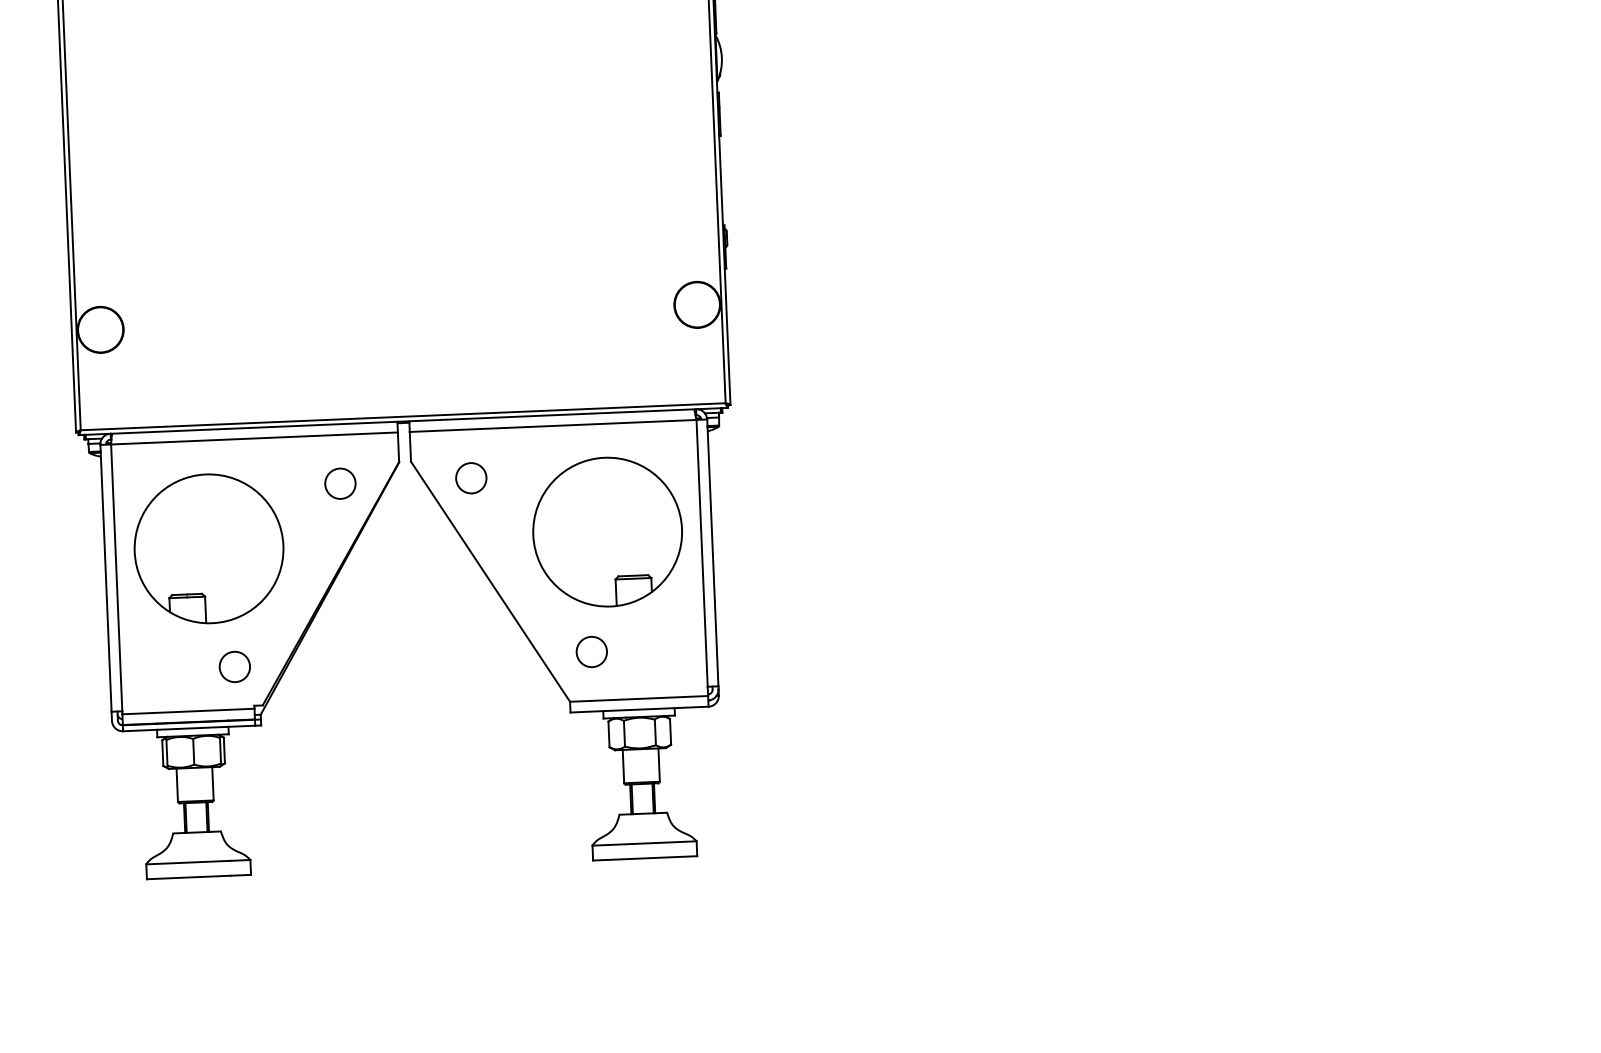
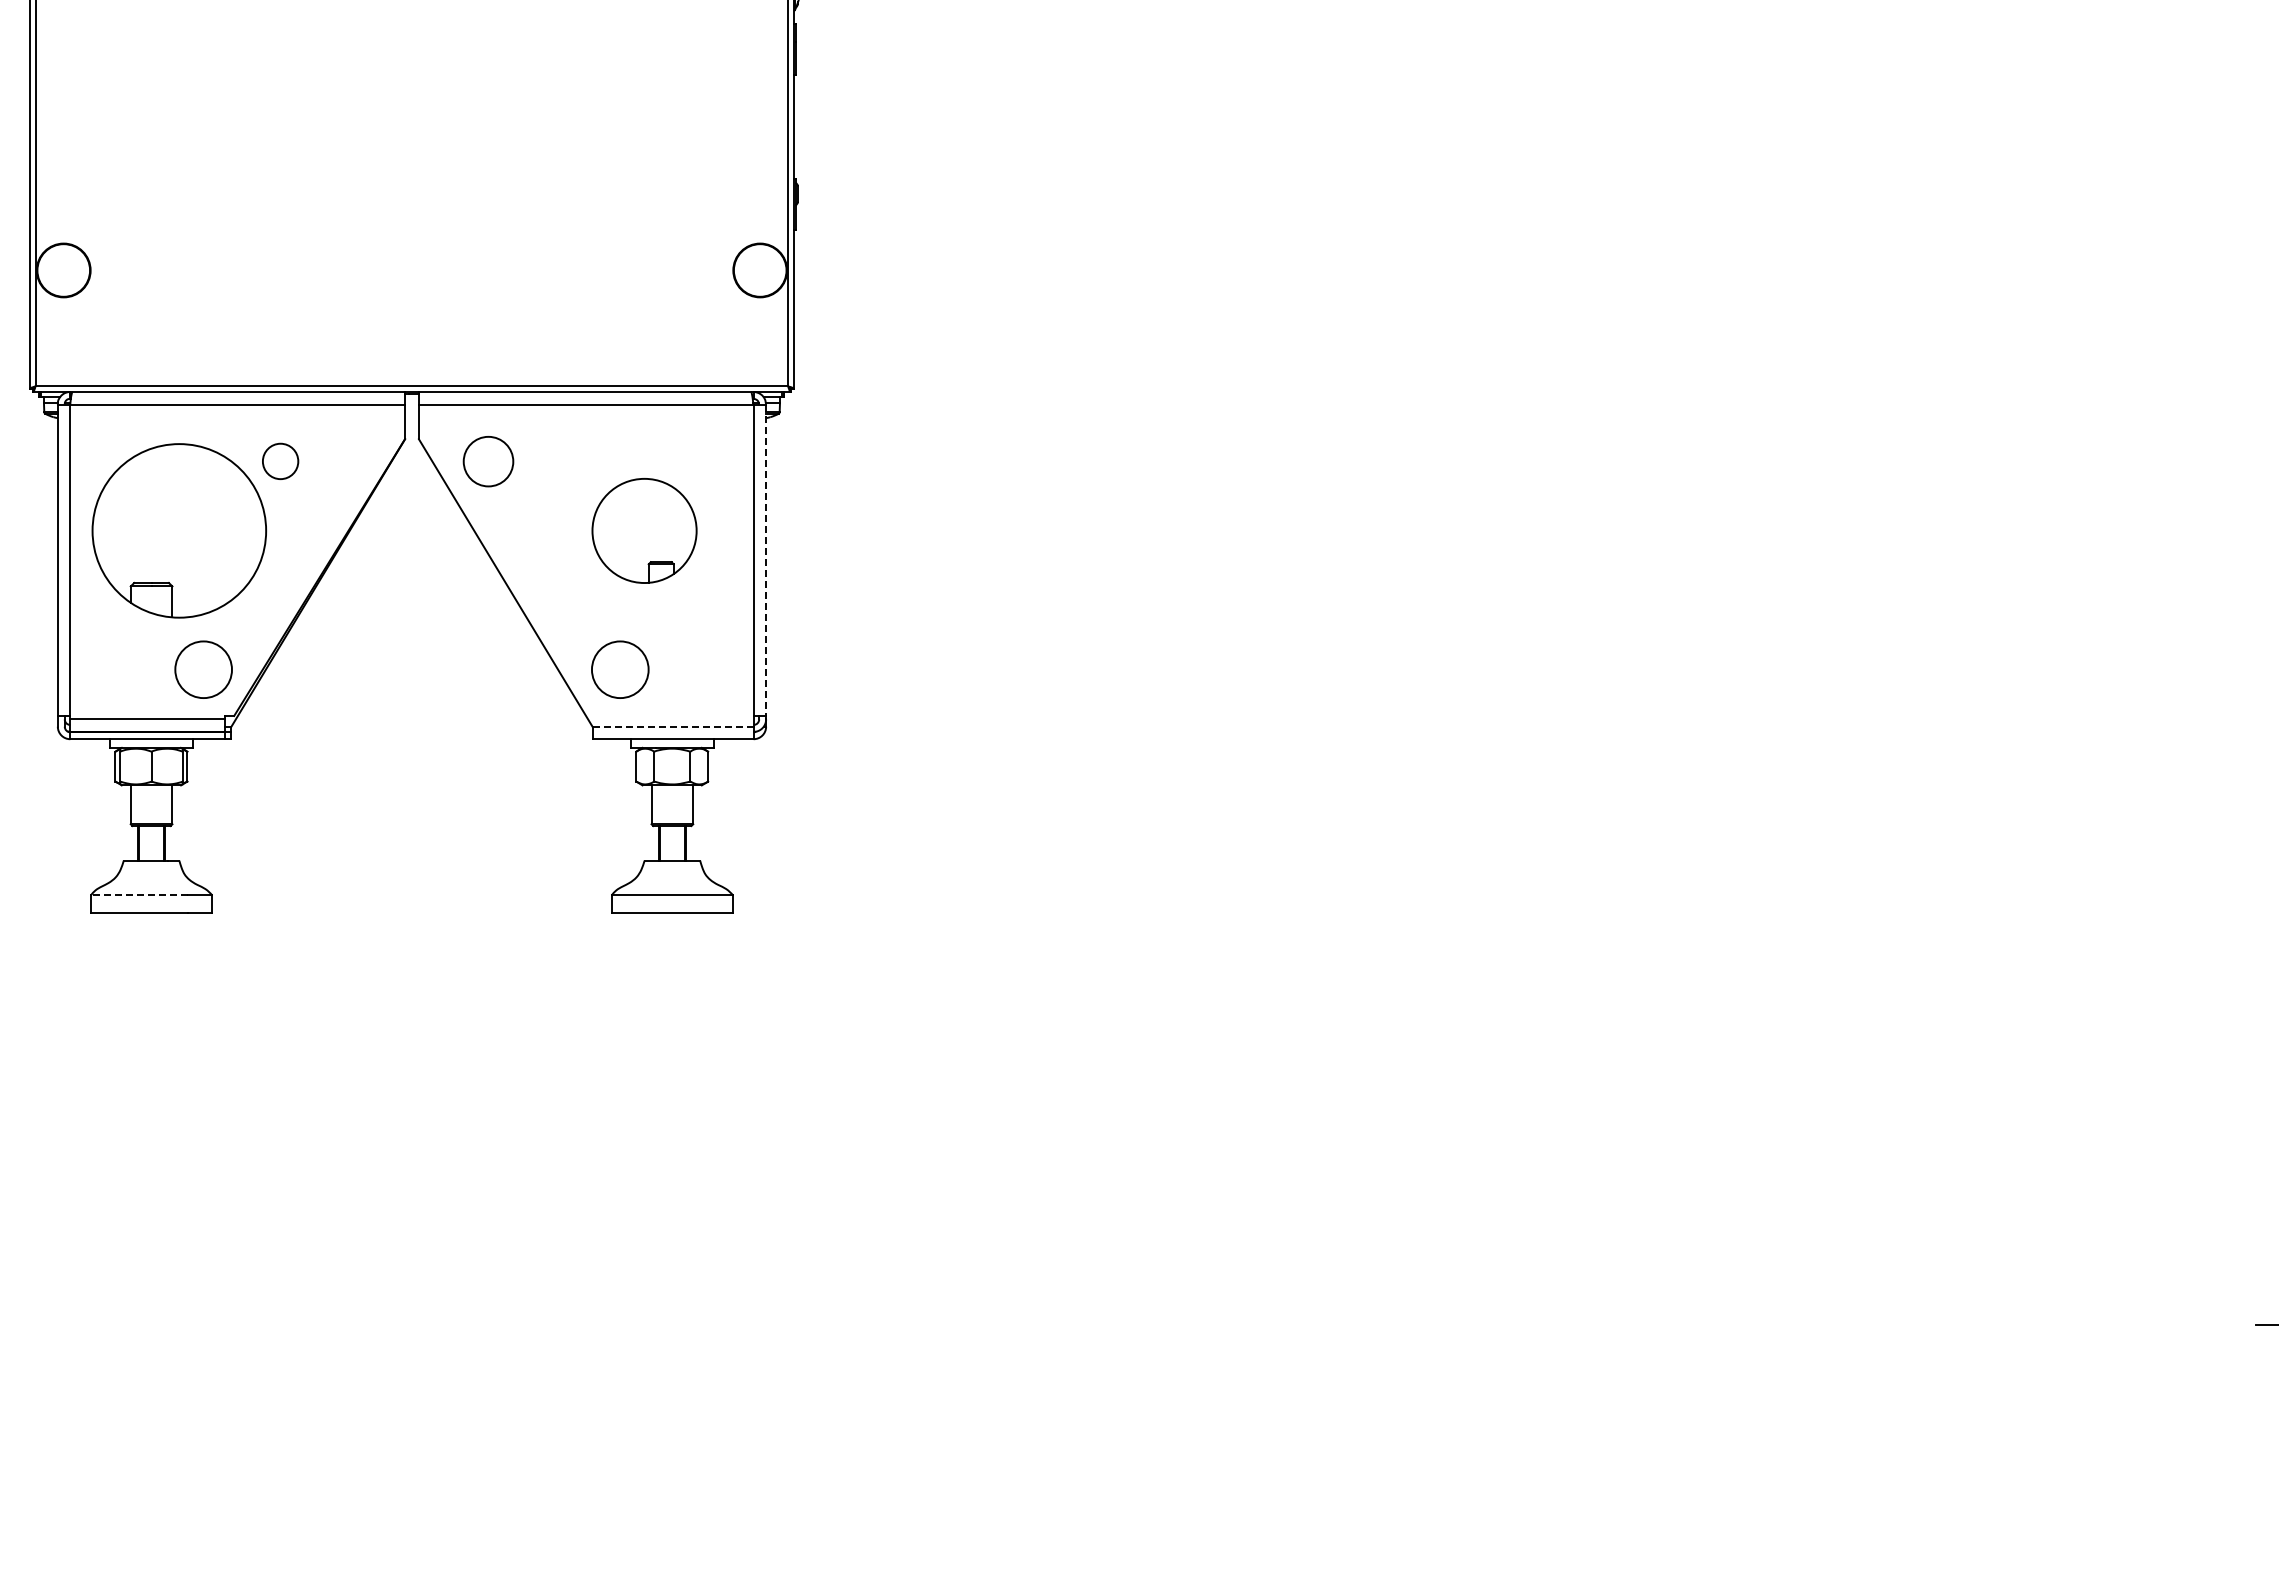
circle: (470, 477) -> (487, 460), size x1.4
circle: (340, 482) -> (280, 460), moved
part: (607, 531) -> (644, 530), size x0.6
line: (713, 553) -> (766, 560), solid -> dashed
circle: (591, 651) -> (620, 669), size x1.6
circle: (234, 666) -> (203, 669), size x1.6
line: (639, 698) -> (673, 726), solid -> dashed
line: (188, 862) -> (139, 895), solid -> dashed

